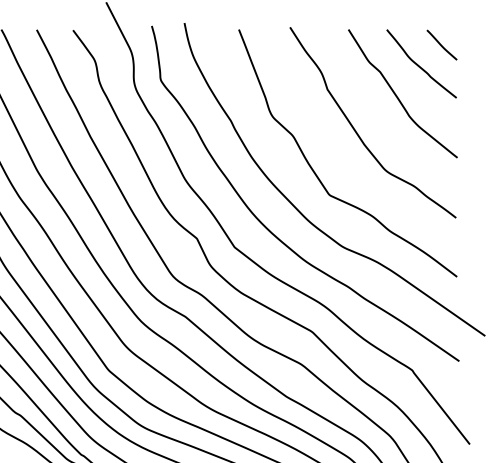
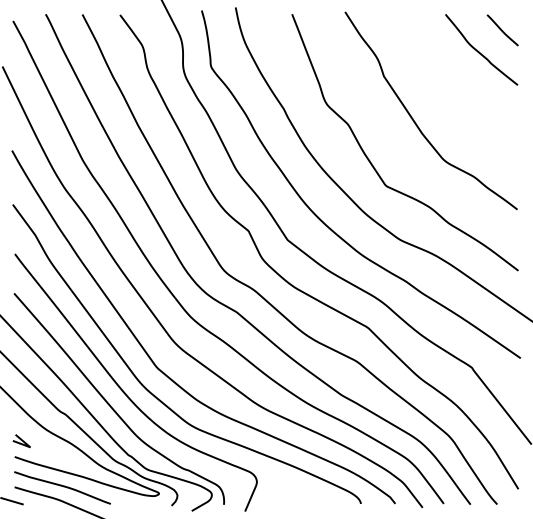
curve: (397, 95) -> (456, 82), removed

